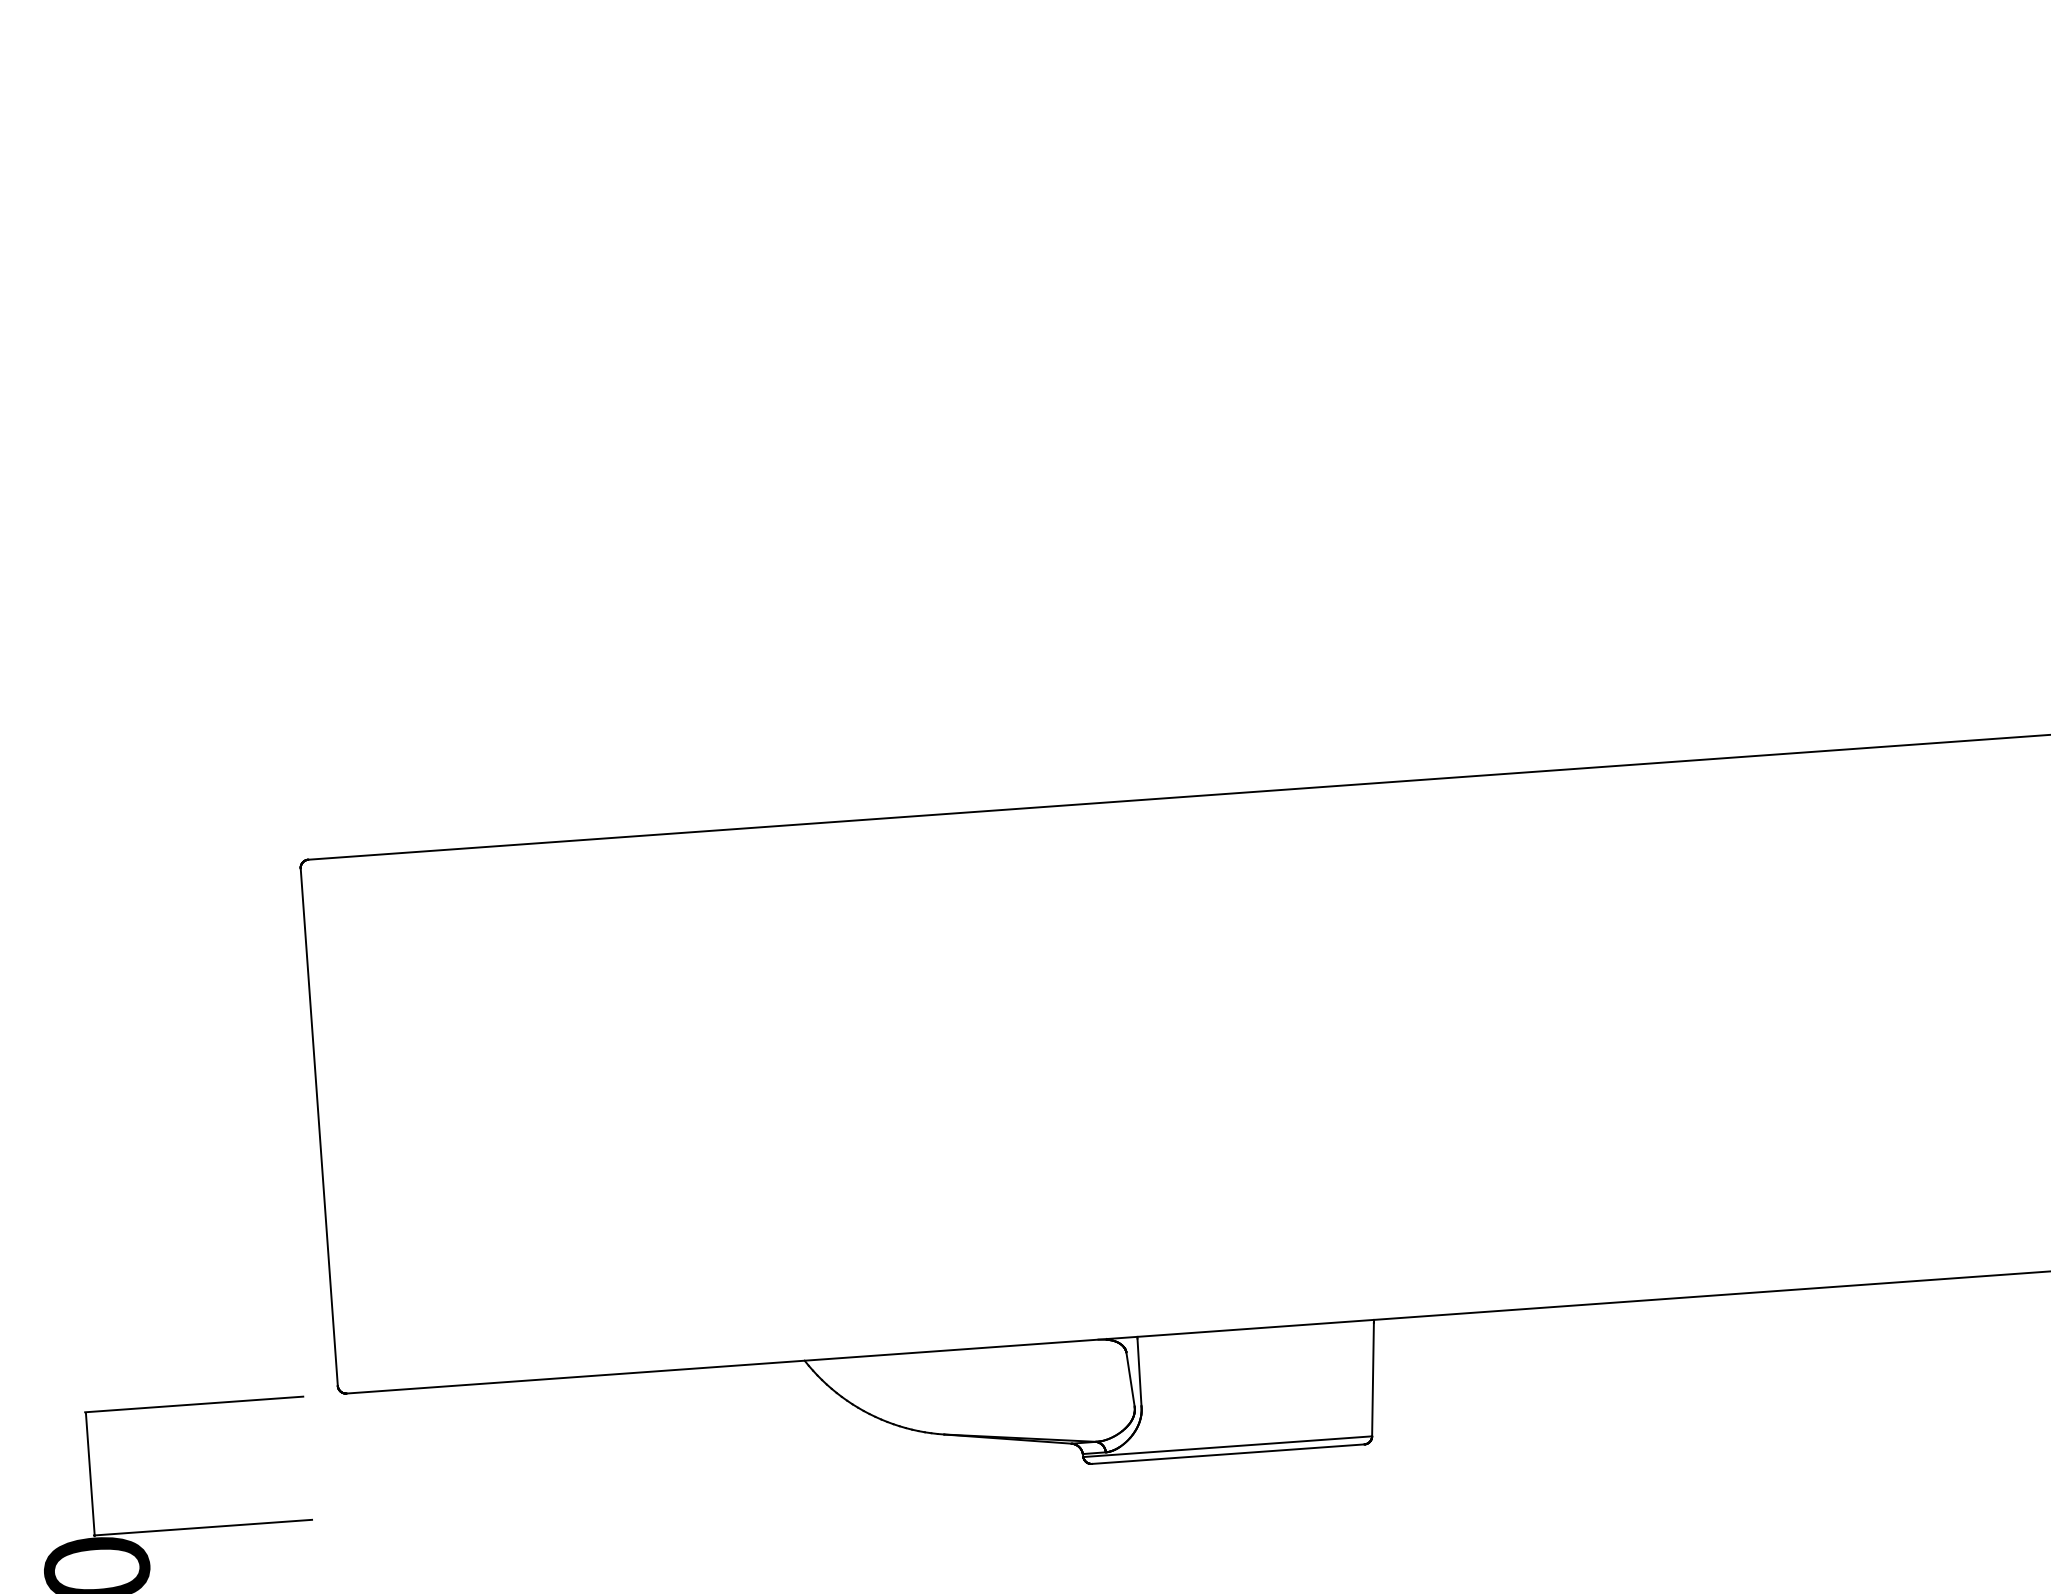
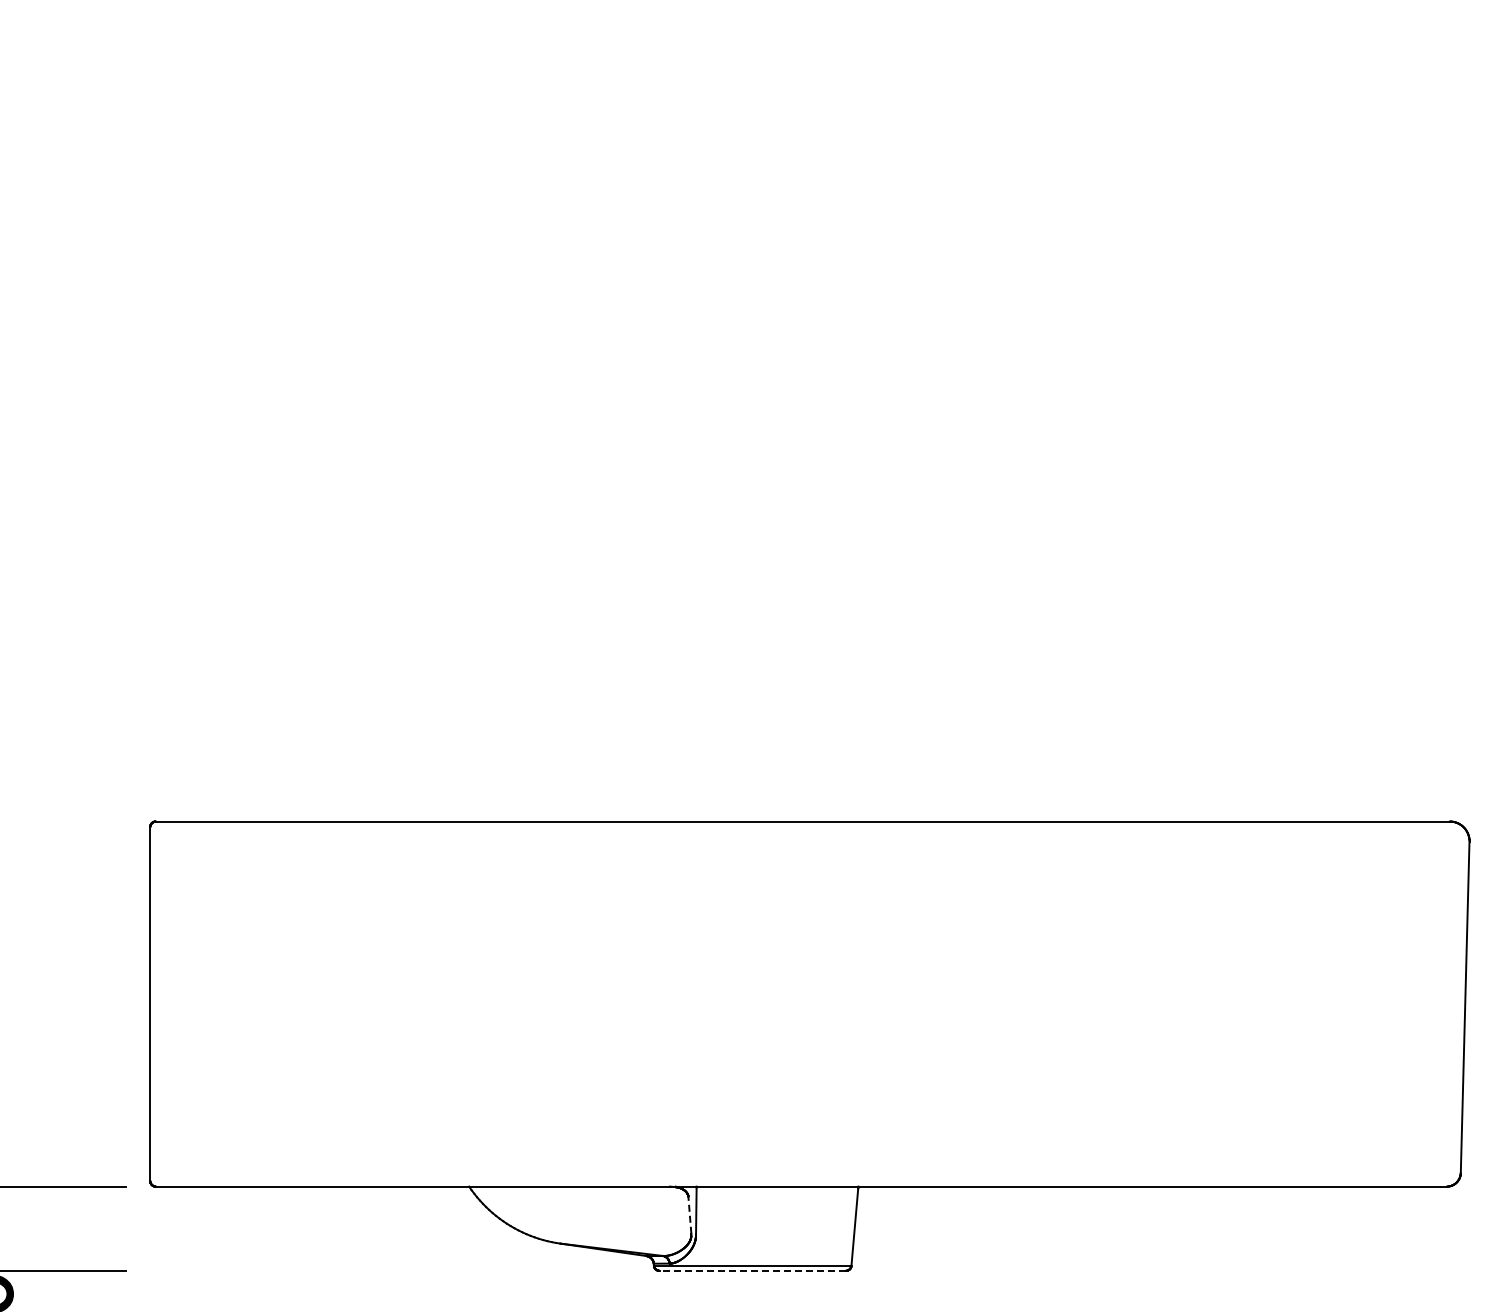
line: (1129, 1379) -> (689, 1215), solid -> dashed
line: (1227, 1453) -> (752, 1270), solid -> dashed

